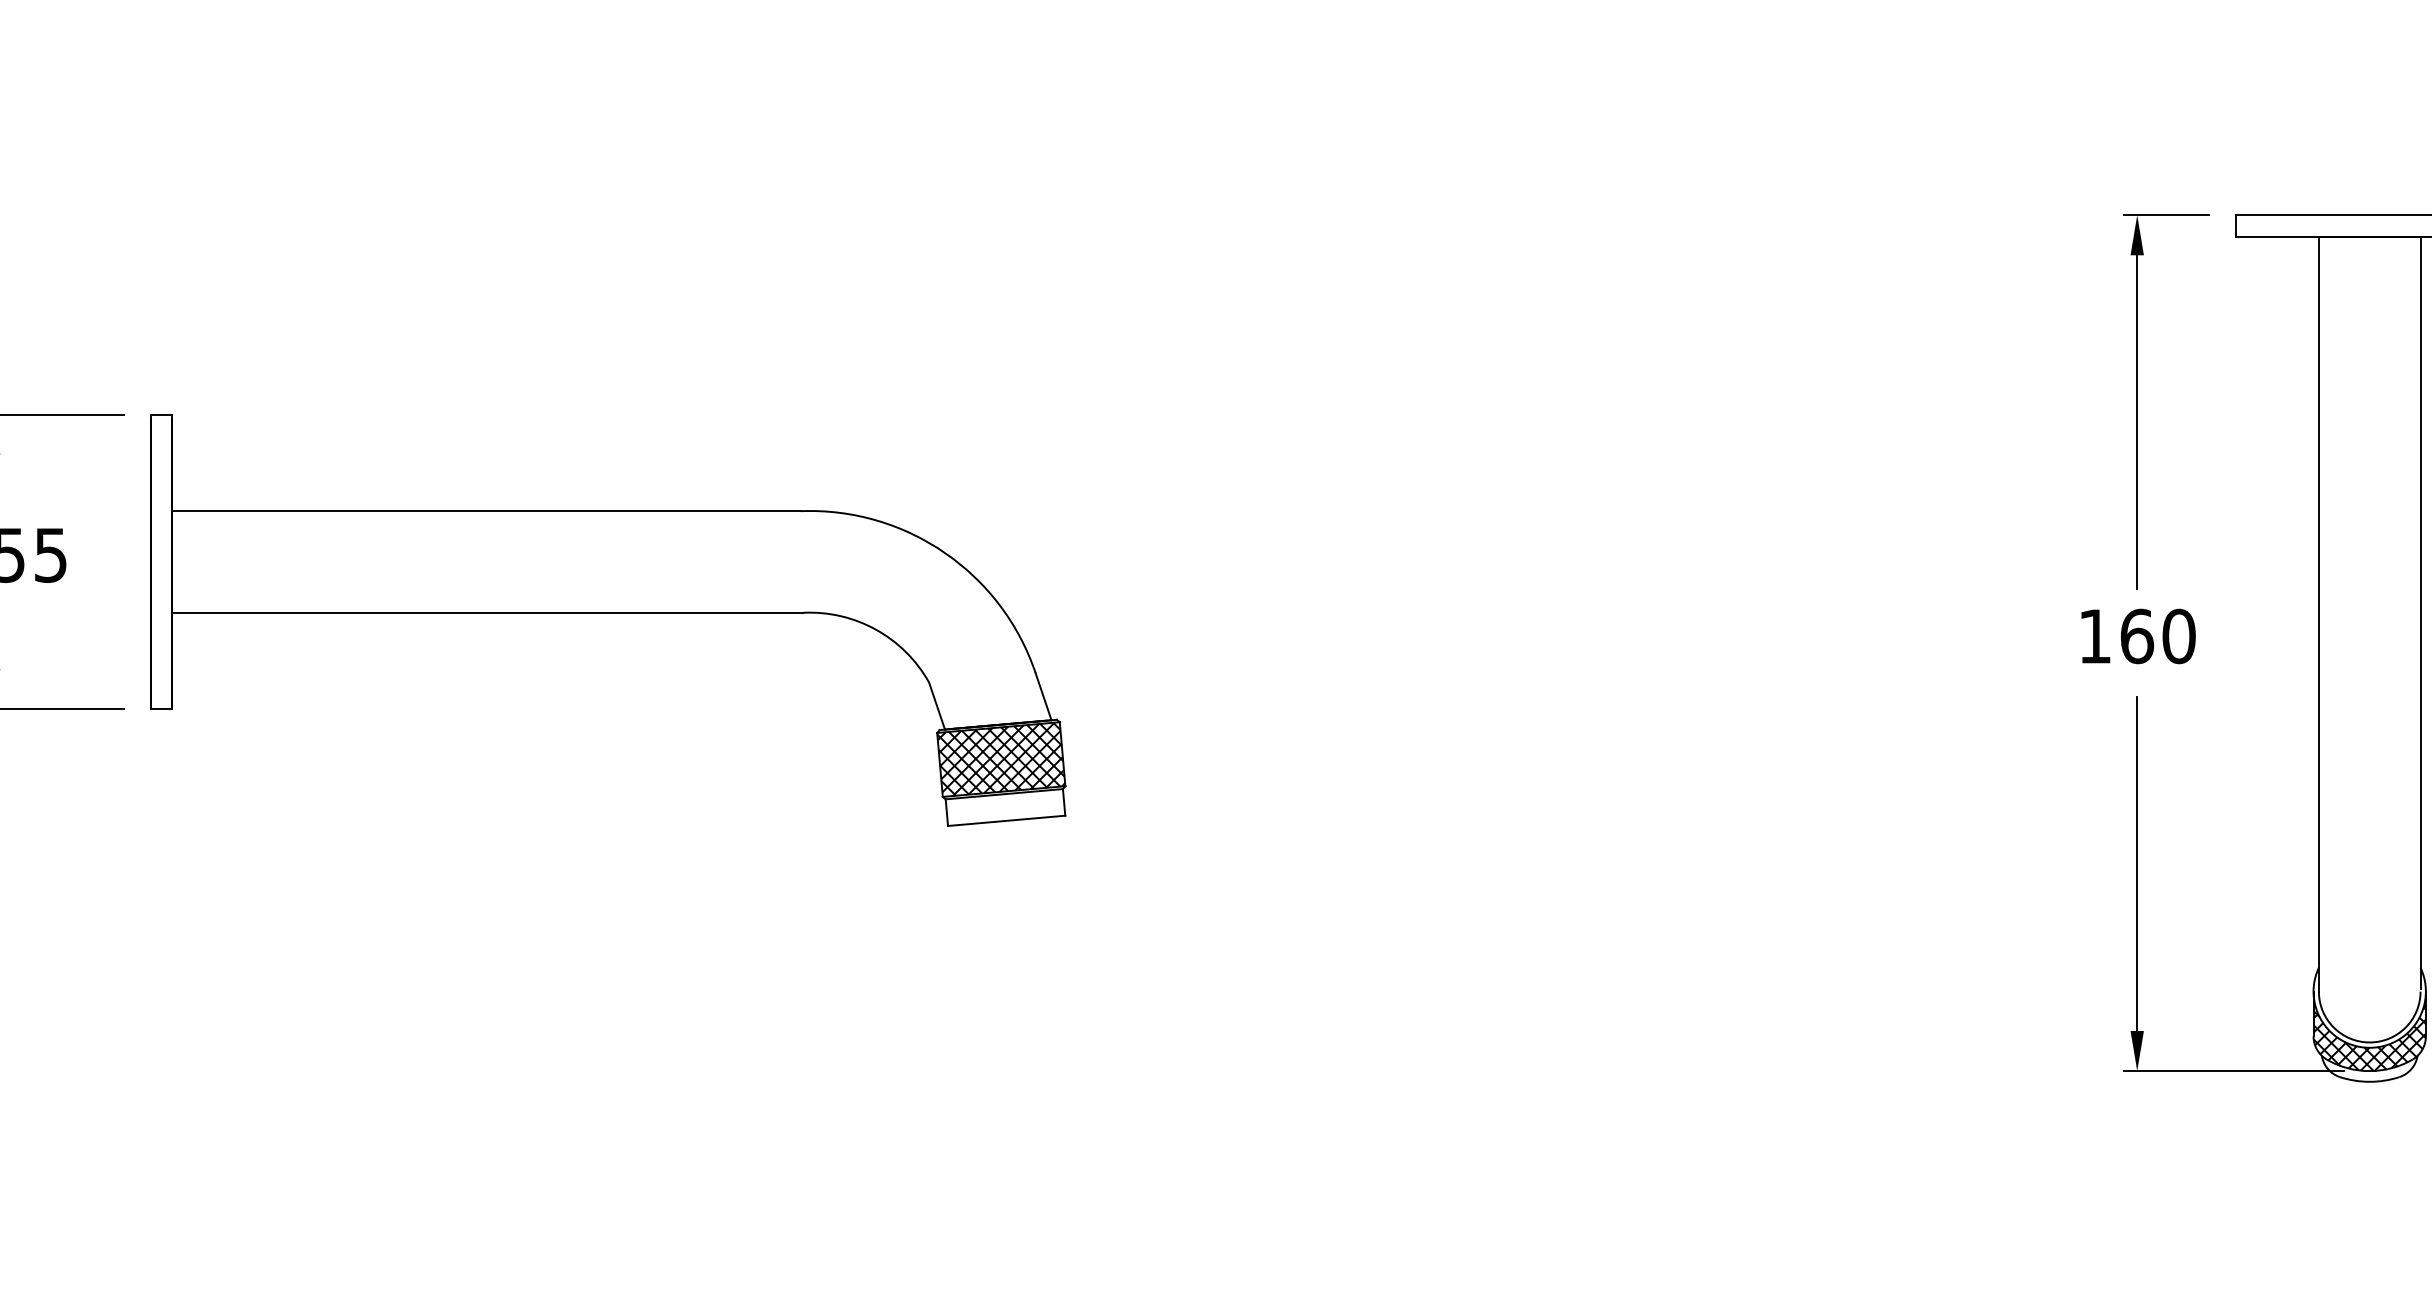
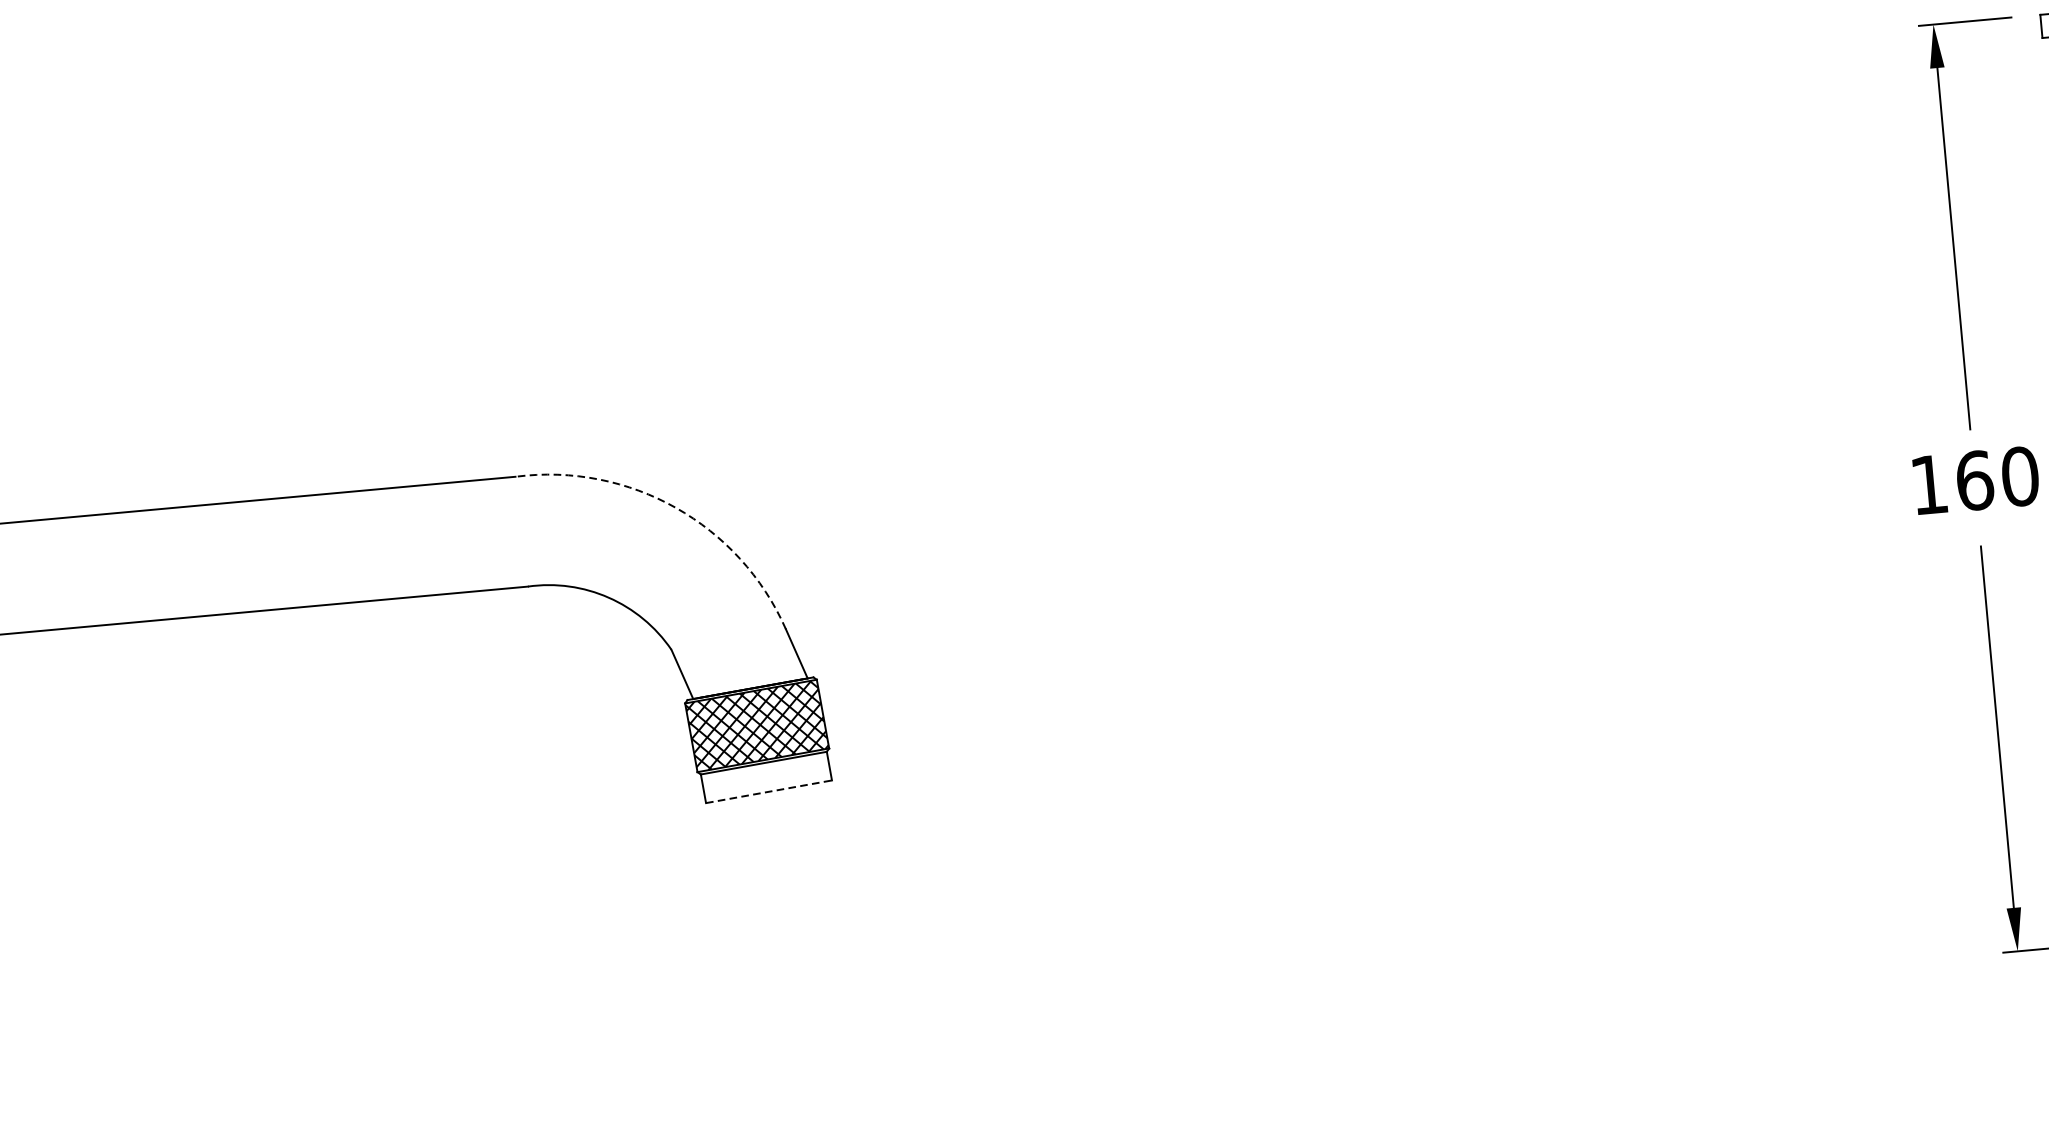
arc: (945, 553) -> (676, 508), solid -> dashed
line: (1006, 820) -> (768, 791), solid -> dashed

